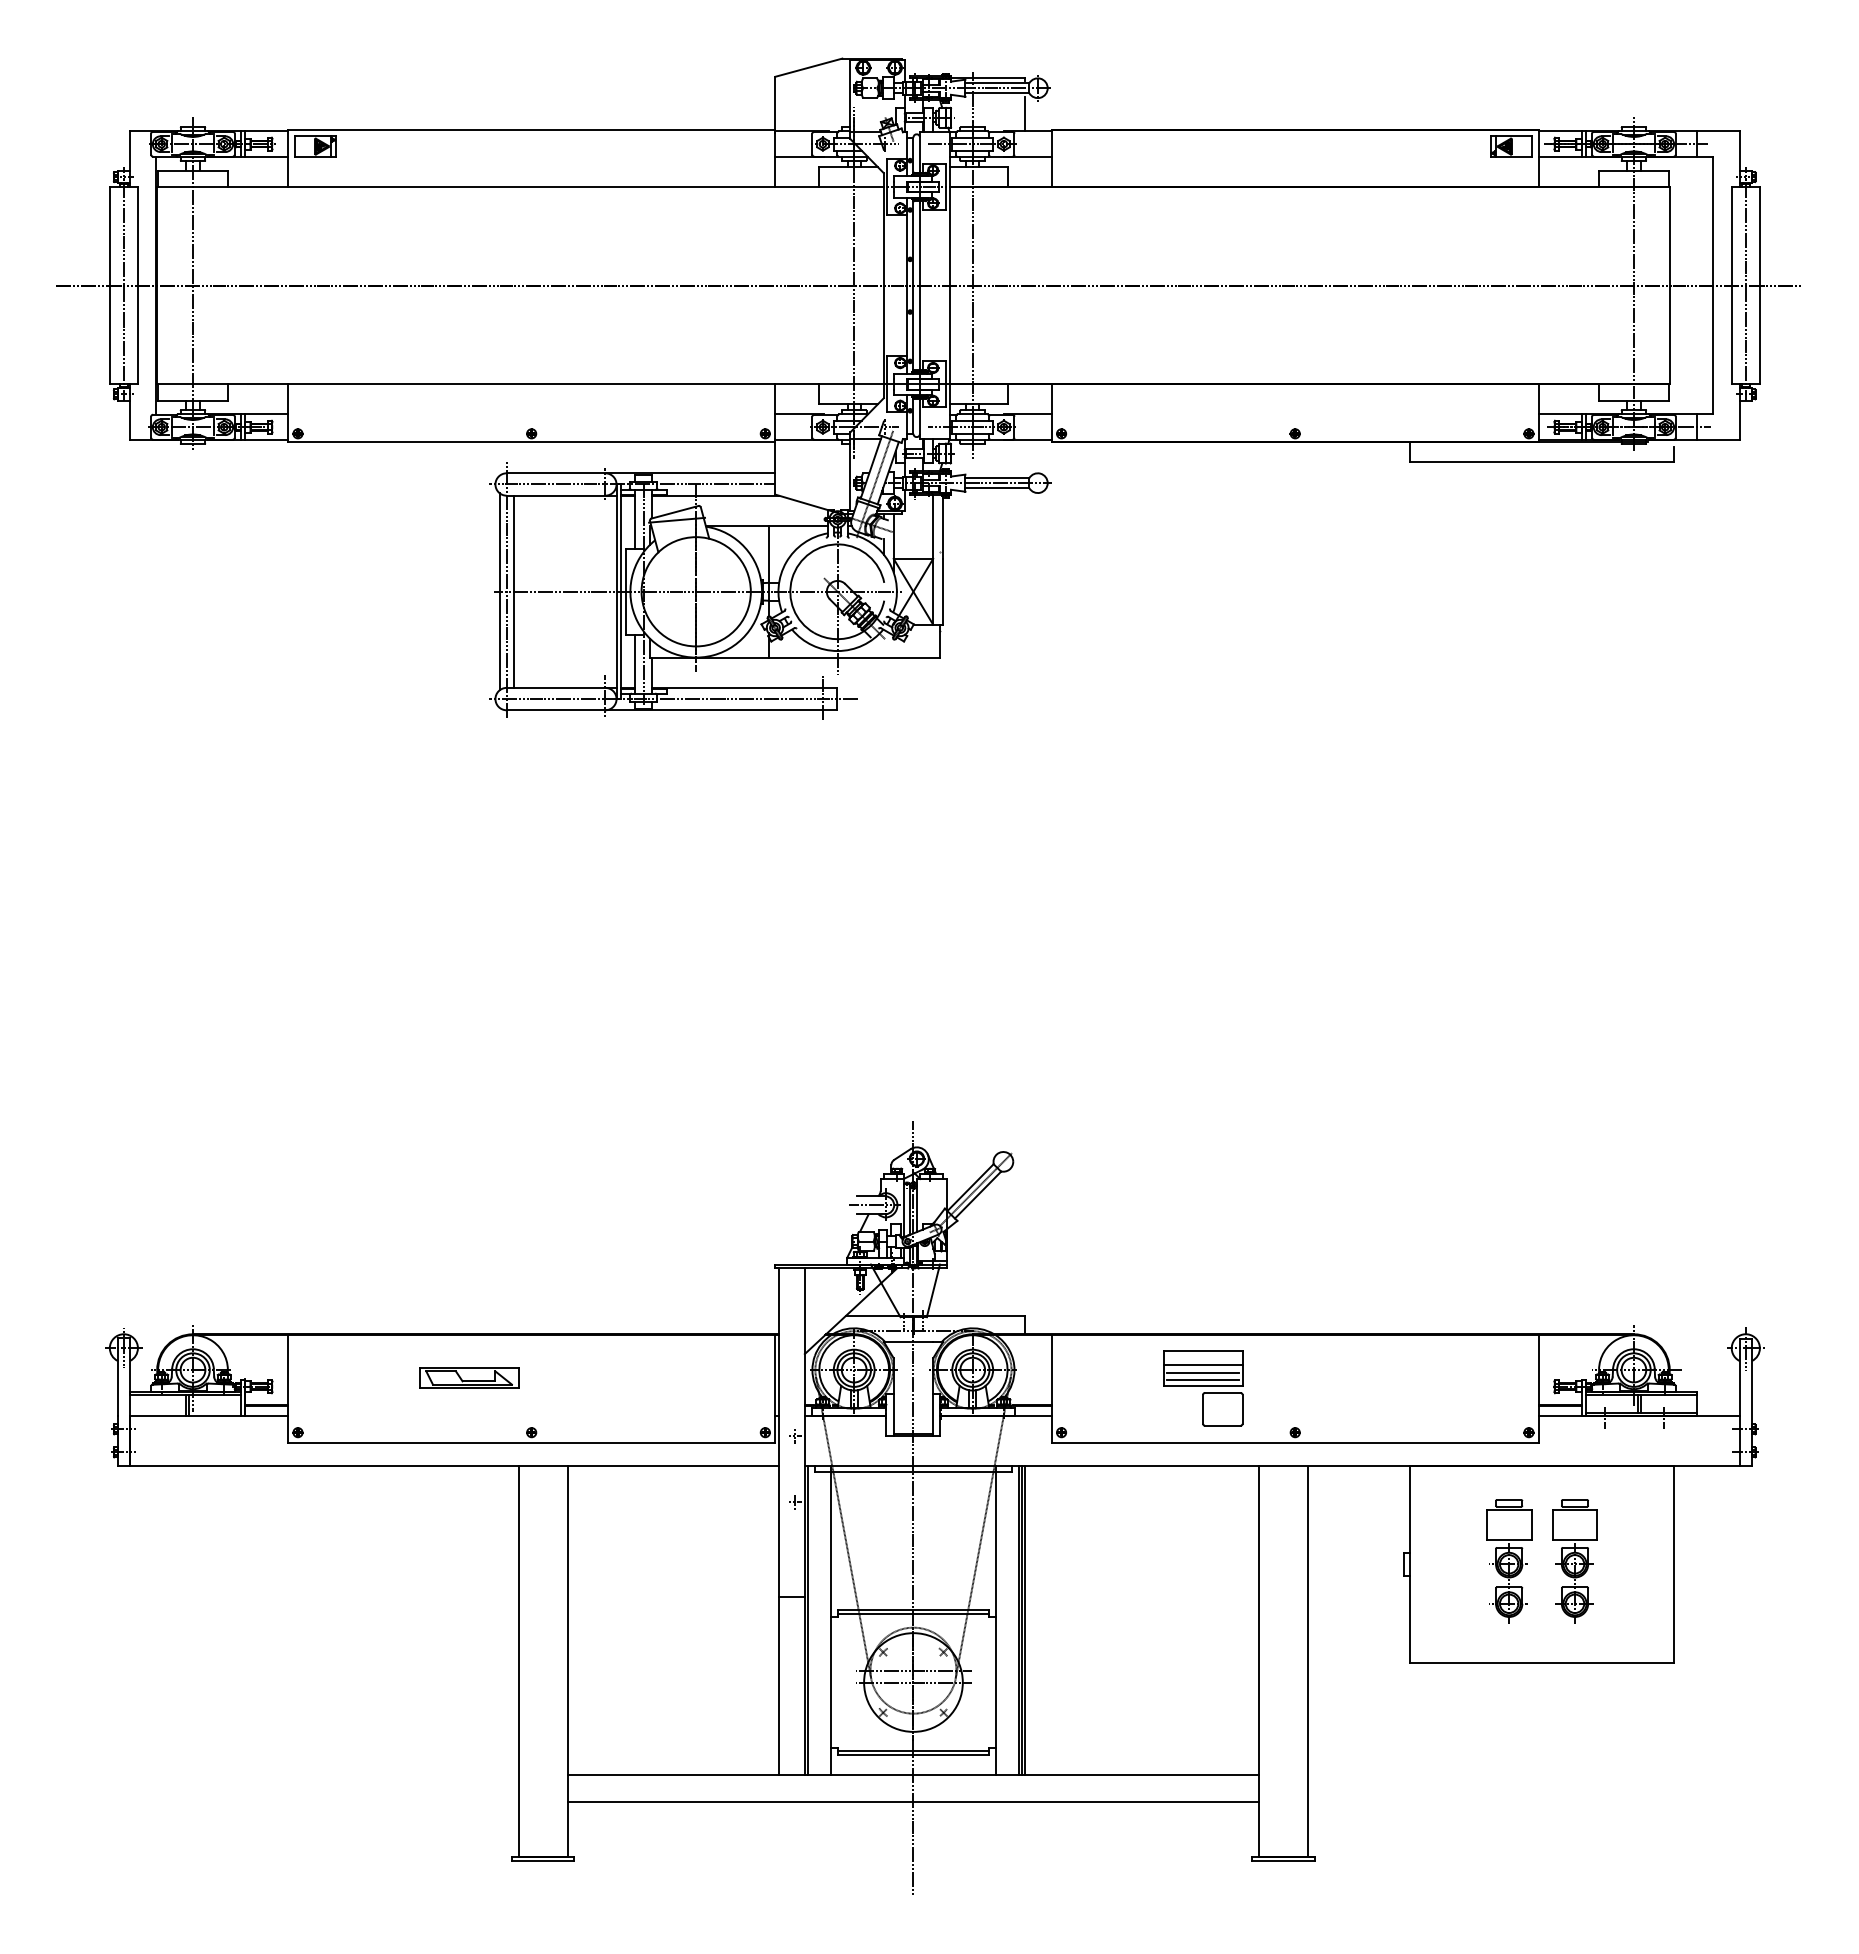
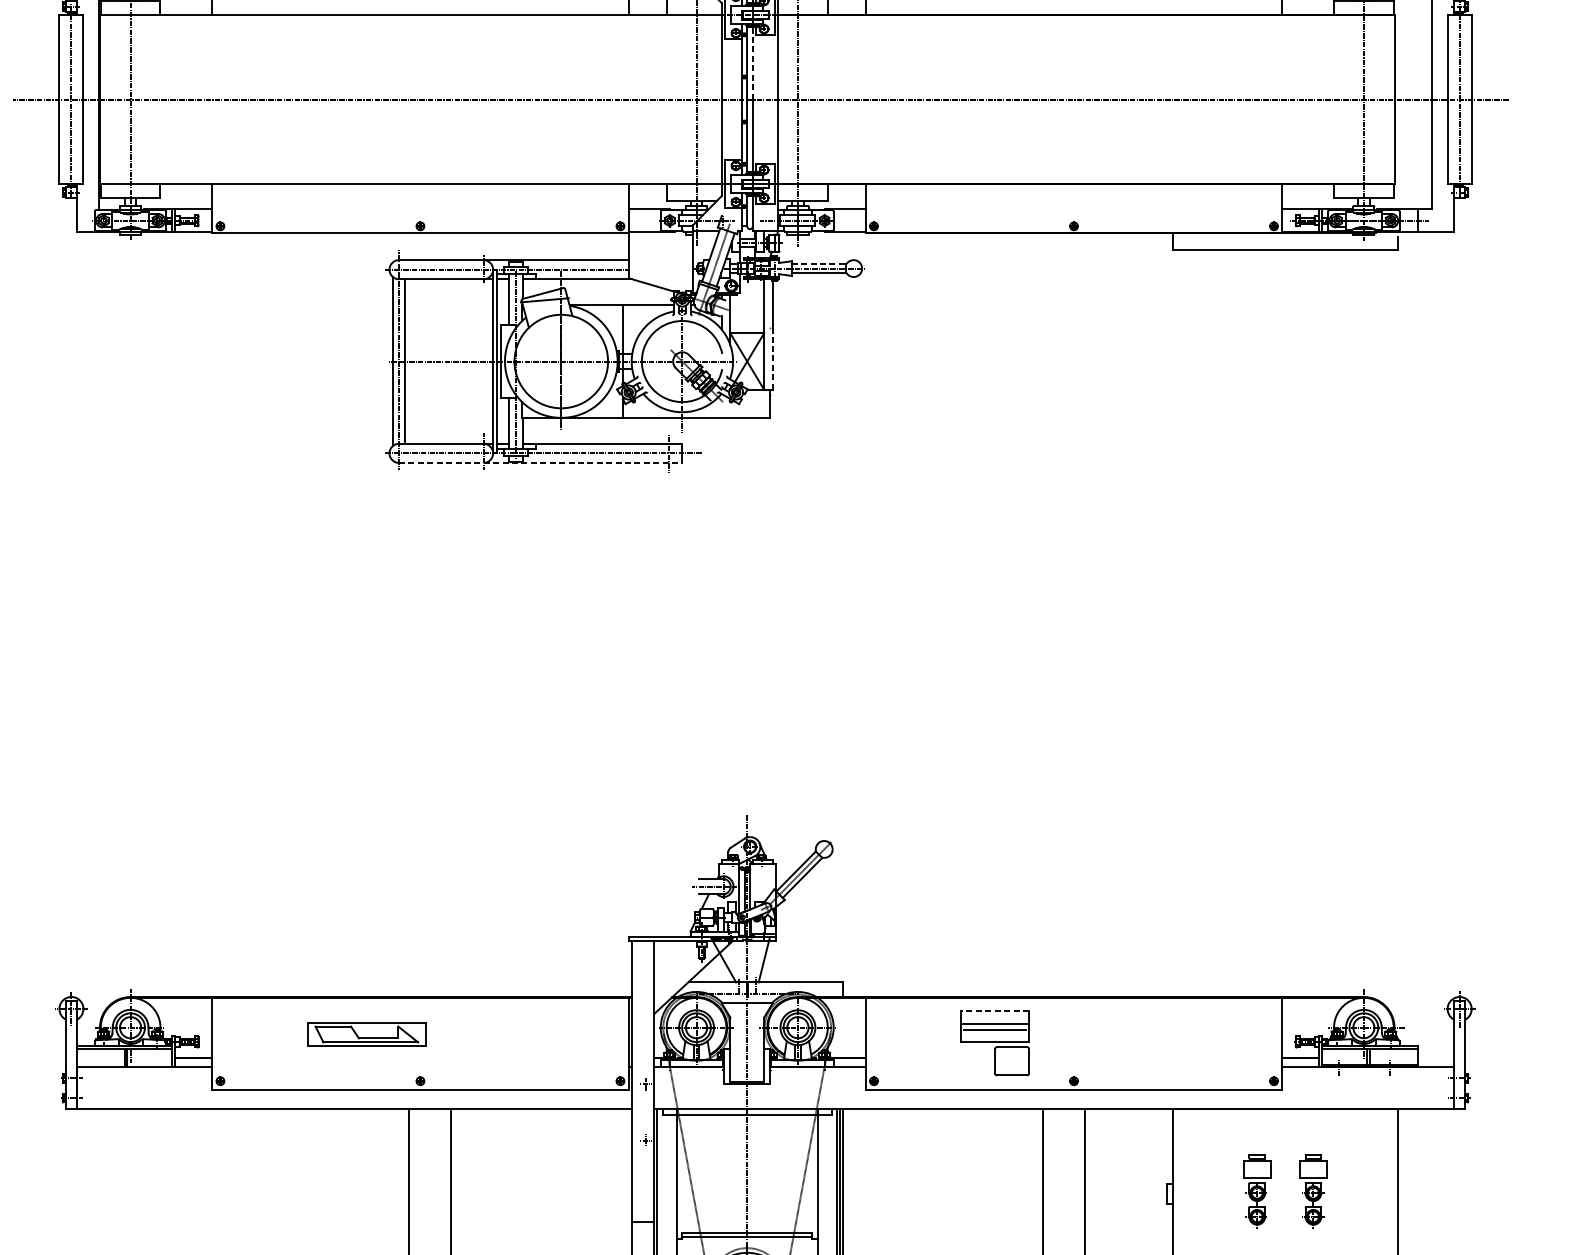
line: (920, 242) -> (753, 62), solid -> dashed
line: (997, 477) -> (819, 263), solid -> dashed
line: (943, 591) -> (772, 361), solid -> dashed
line: (672, 710) -> (541, 463), solid -> dashed
line: (1202, 1350) -> (994, 1010), solid -> dashed
part: (469, 1377) -> (367, 1034), size x1.4
line: (1202, 1379) -> (994, 1035), removed
part: (1509, 1561) -> (1257, 1191), size x0.7
part: (1574, 1561) -> (1313, 1191), size x0.7

